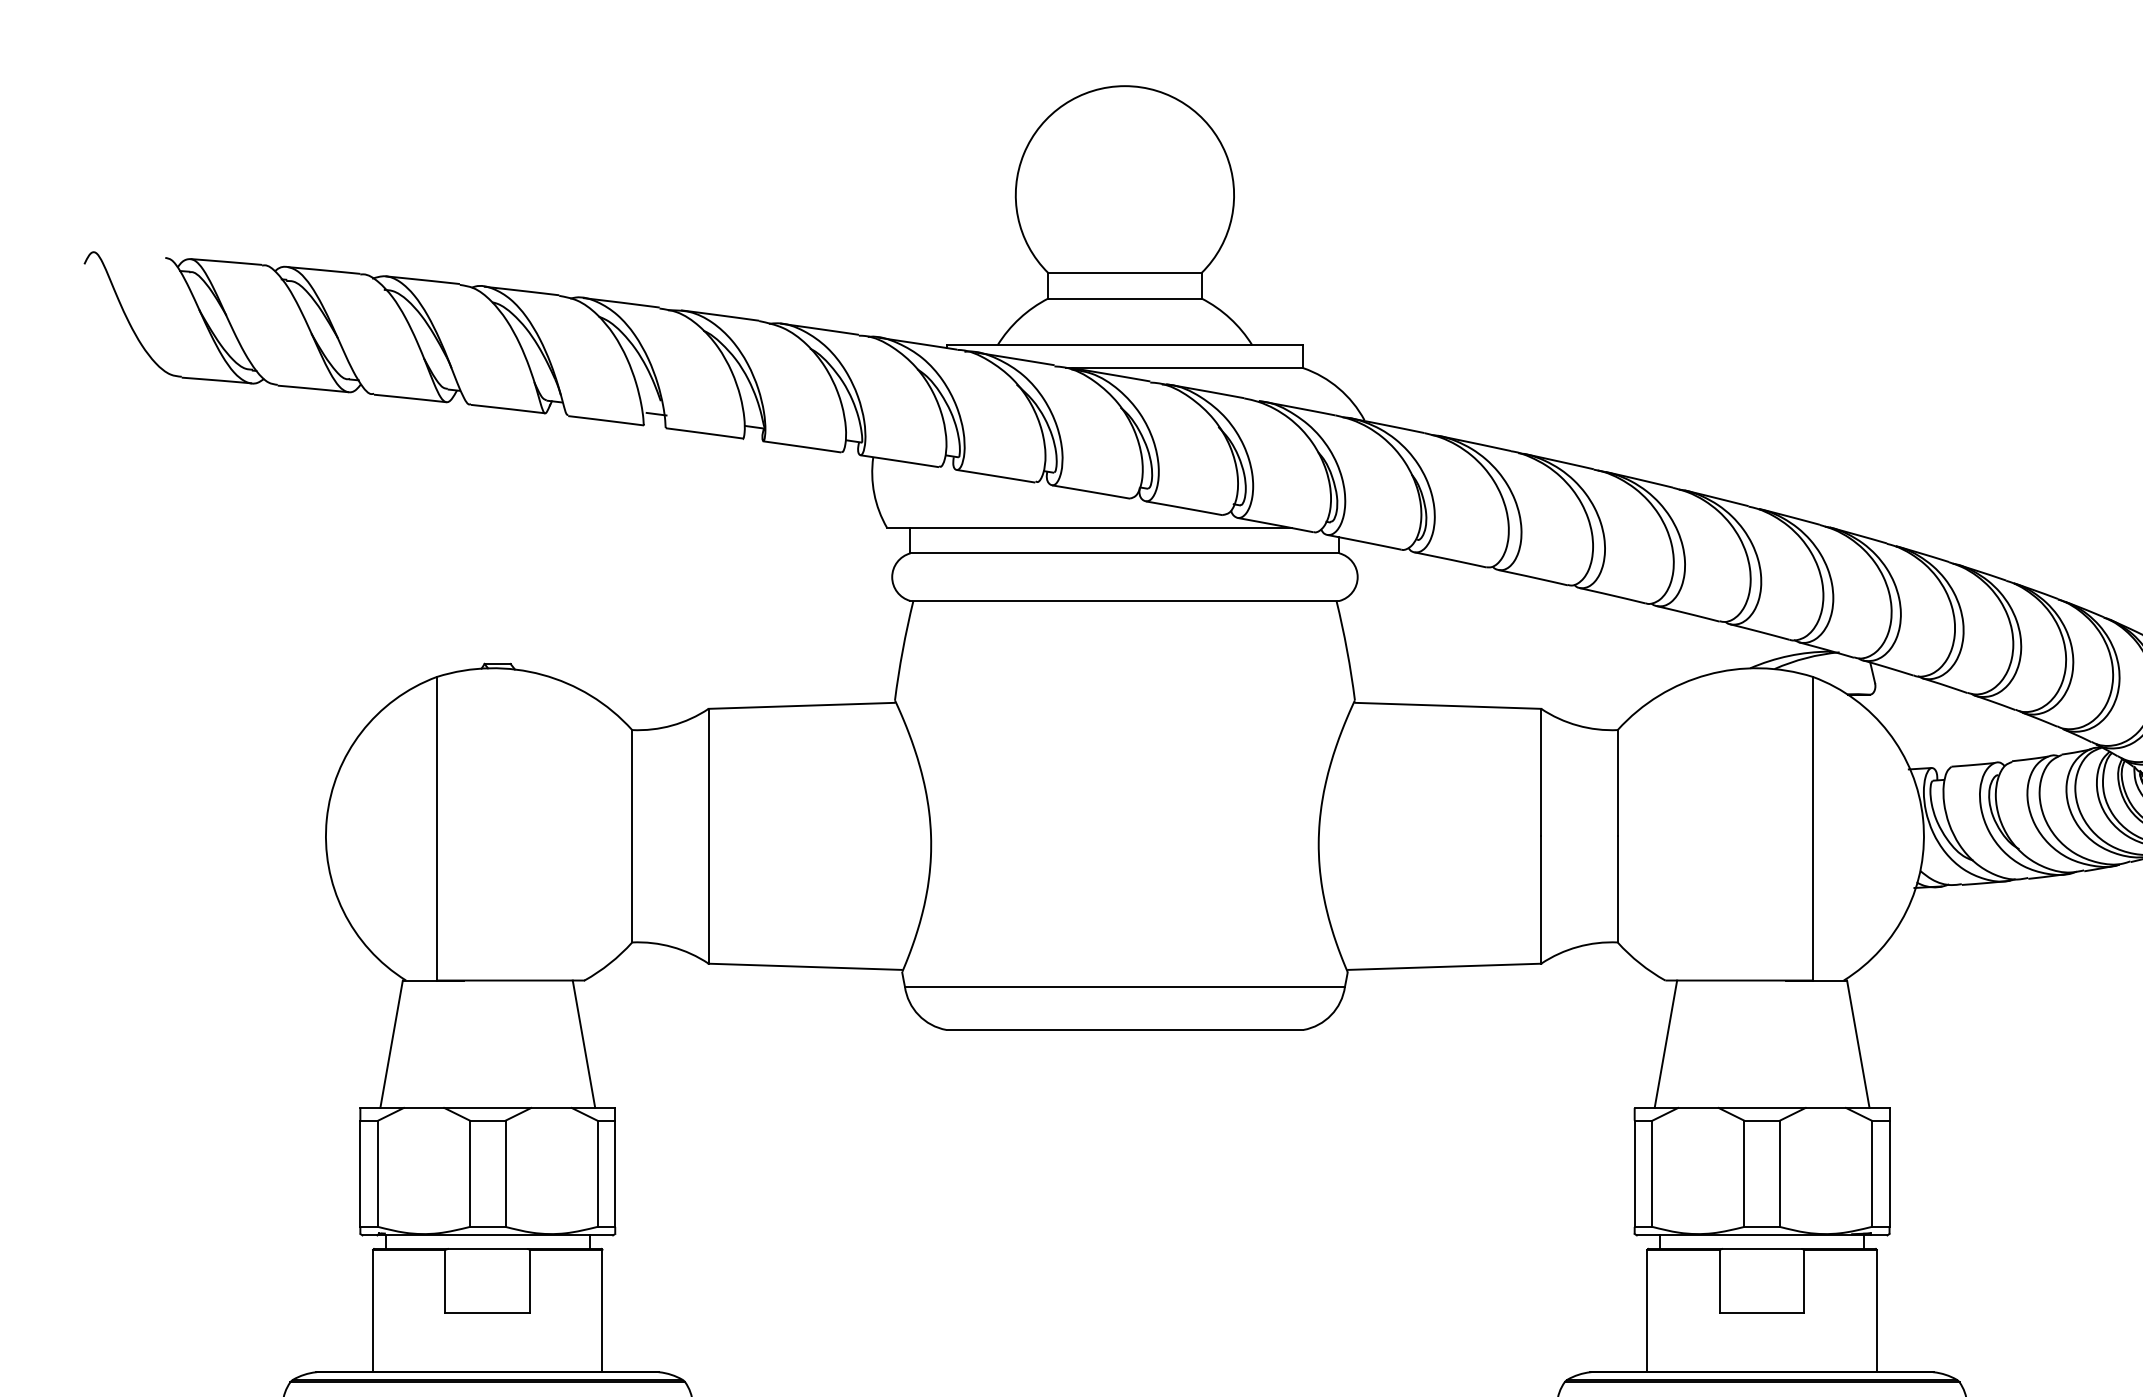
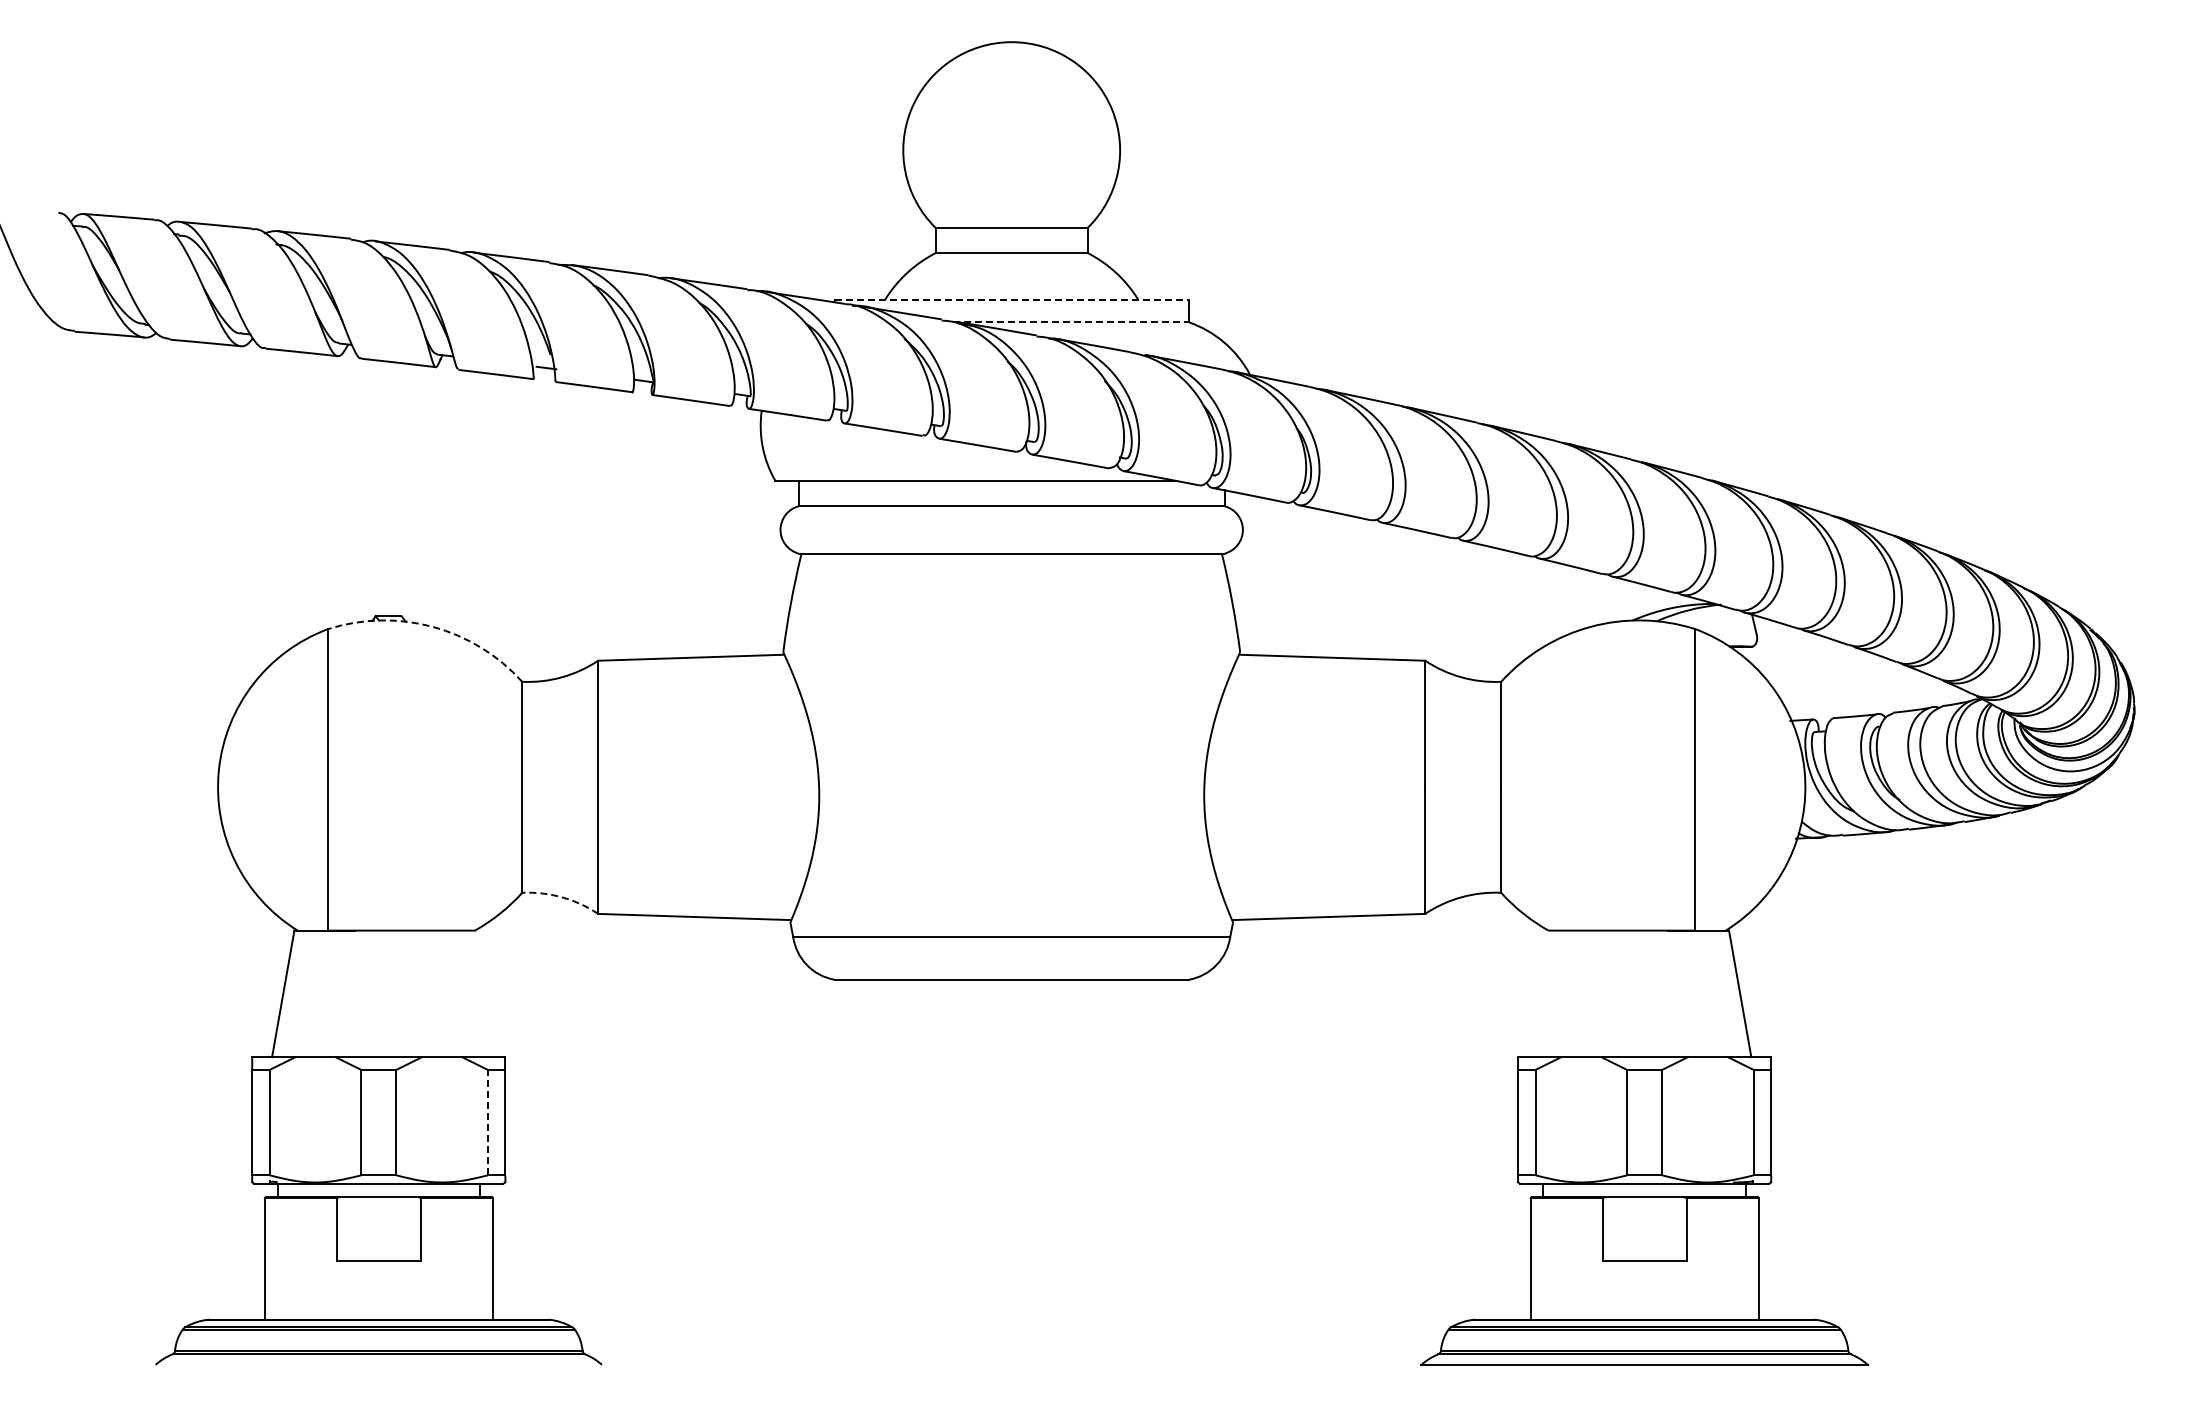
line: (1125, 345) -> (1012, 299), solid -> dashed
line: (1185, 368) -> (1071, 322), solid -> dashed
arc: (541, 674) -> (432, 626), solid -> dashed
arc: (671, 947) -> (561, 897), solid -> dashed
line: (584, 1043) -> (474, 993), removed
line: (1665, 1043) -> (1548, 993), removed
line: (597, 1173) -> (487, 1122), solid -> dashed

